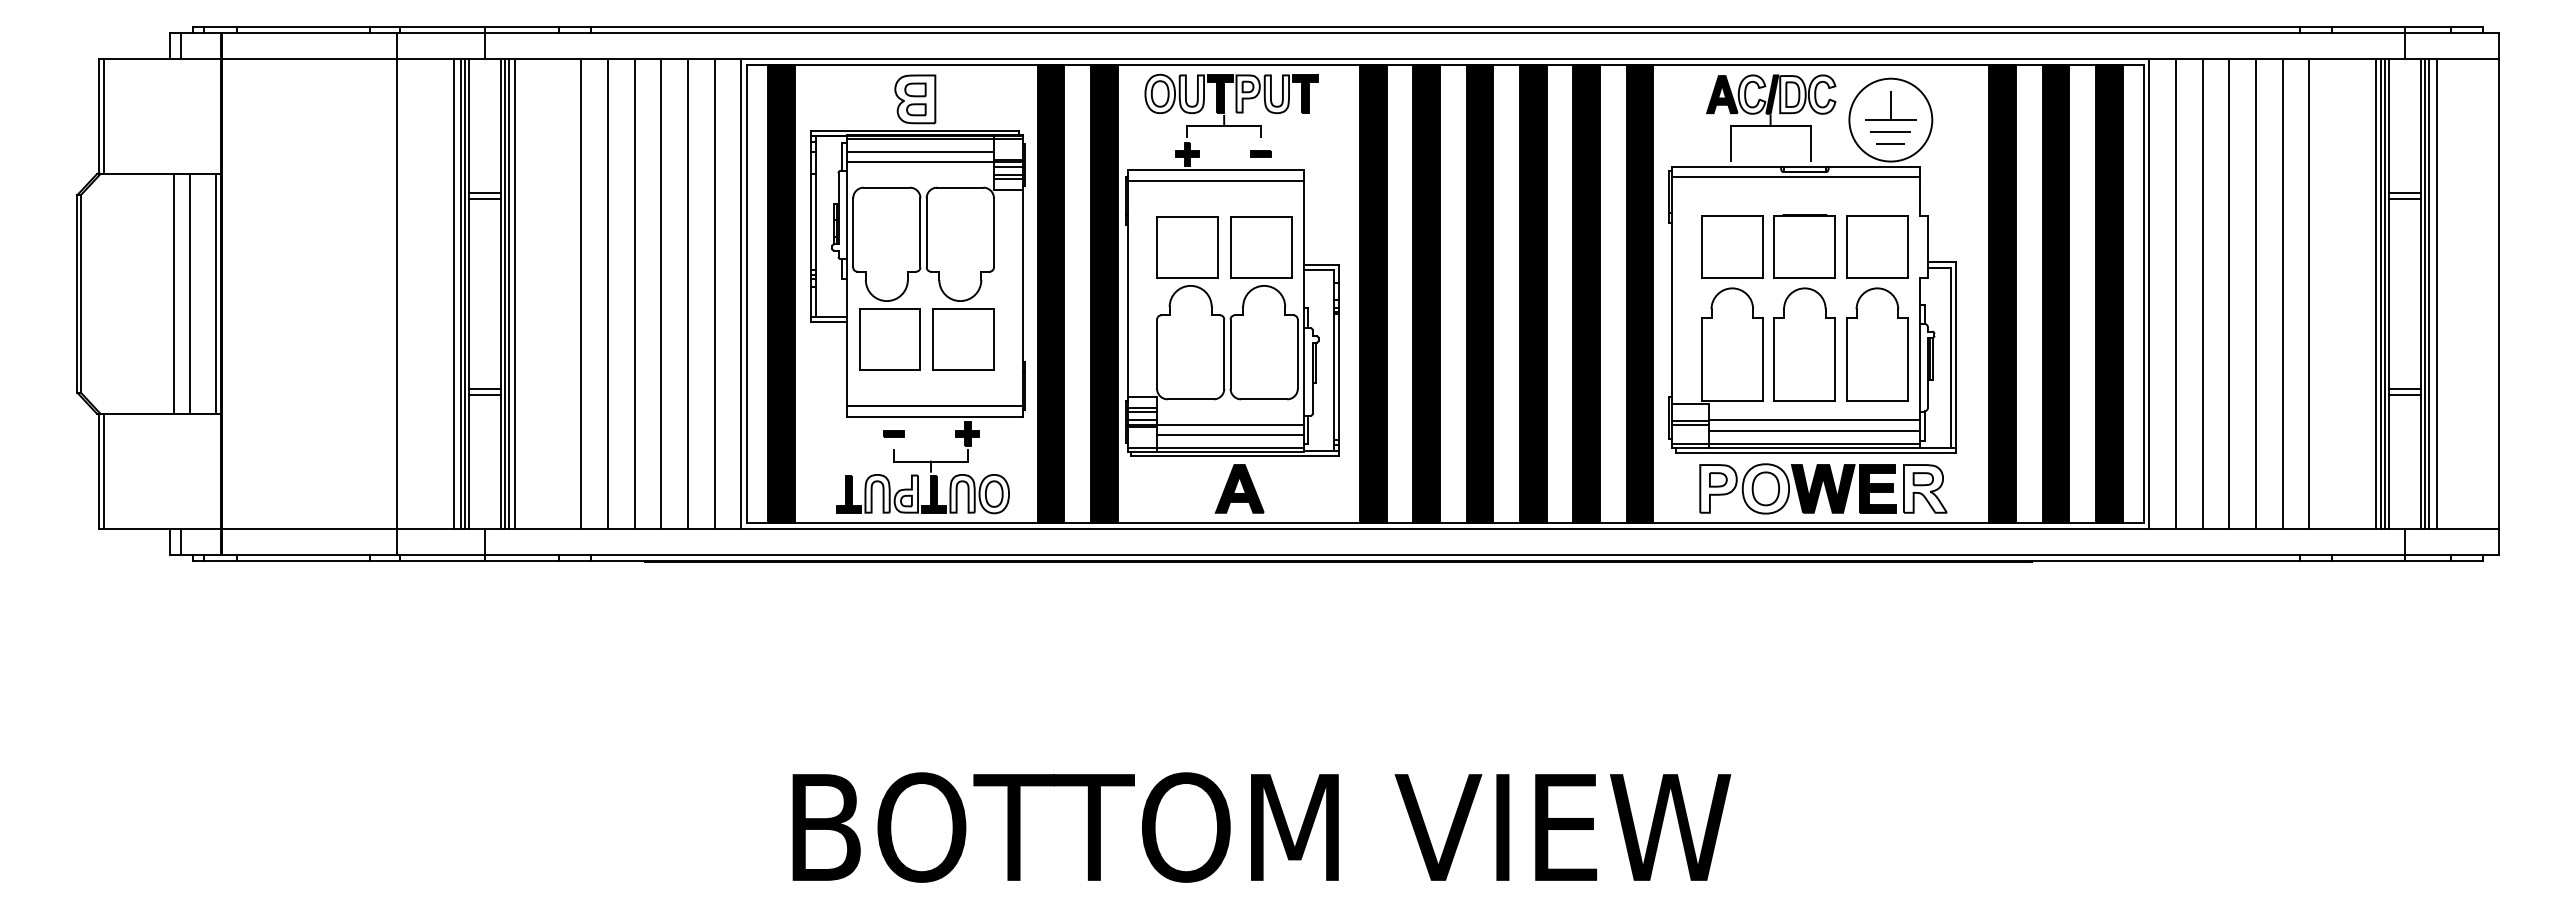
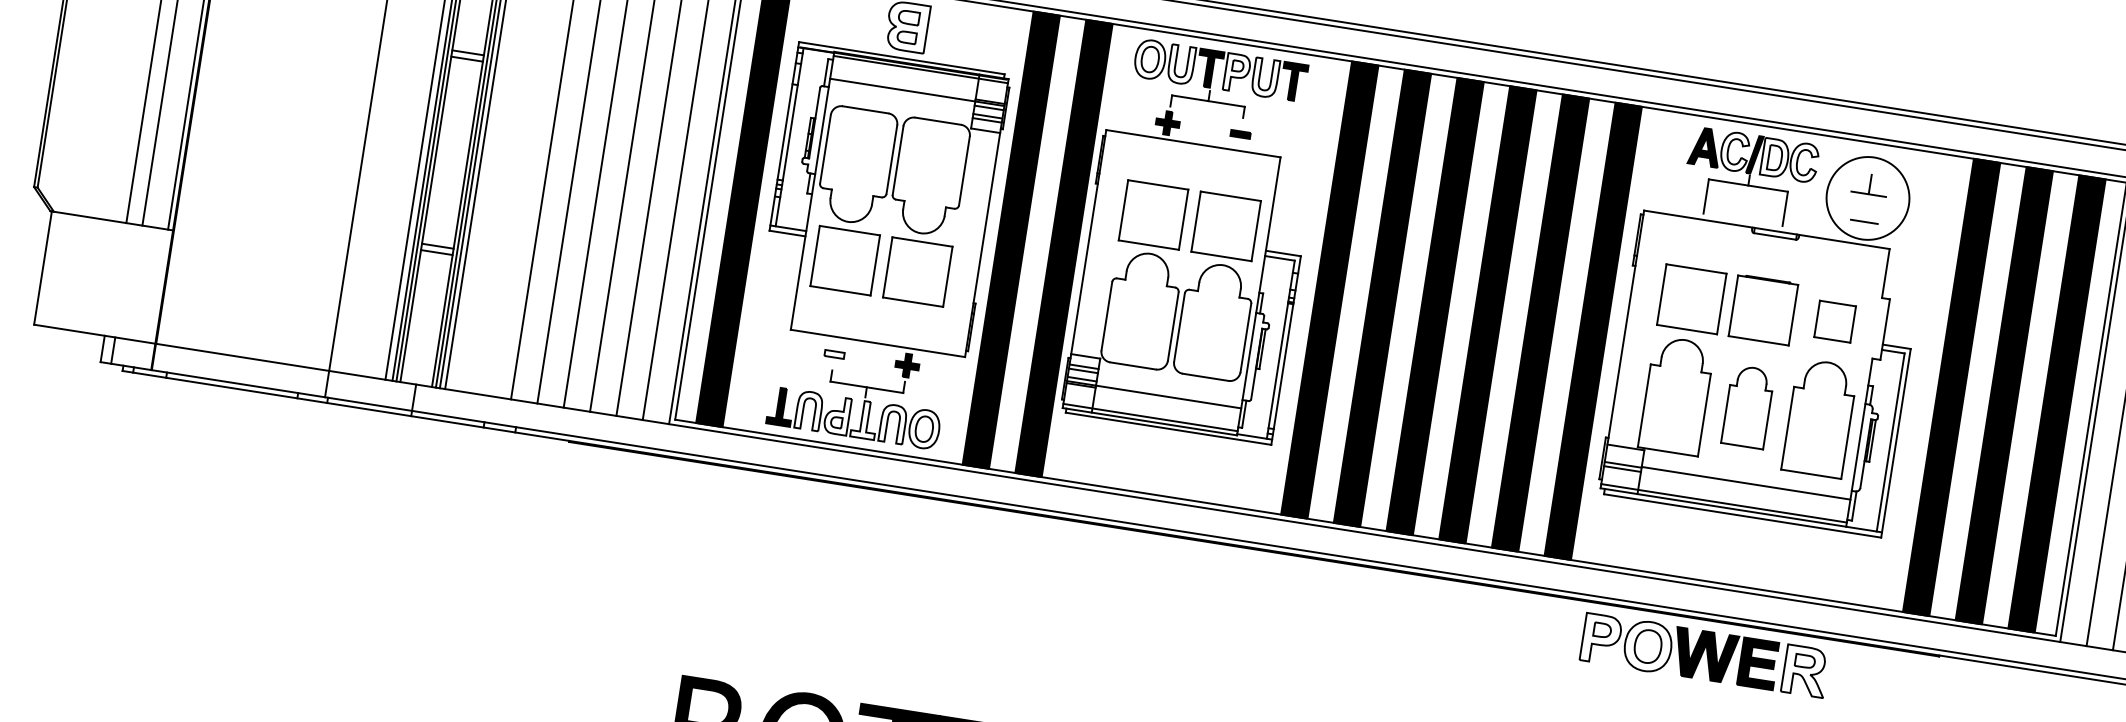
part: (1890, 105) -> (1869, 183), size x0.7
line: (1890, 131) -> (1865, 209), removed
line: (919, 151) -> (903, 79), removed
line: (1795, 177) -> (1764, 240), removed
line: (1215, 180) -> (1191, 153), removed
part: (1877, 246) -> (1835, 321), size x0.6
part: (1804, 344) -> (1747, 406), size x0.7
line: (934, 406) -> (878, 333), removed
line: (1814, 431) -> (1744, 494), removed
fill: (893, 434) -> (834, 354), removed
line: (1230, 435) -> (1166, 407), removed
line: (103, 470) -> (47, 268), removed
part: (1239, 488) -> (1167, 461), removed
part: (1823, 488) -> (1705, 655), moved
fill: (934, 493) -> (865, 419), removed

